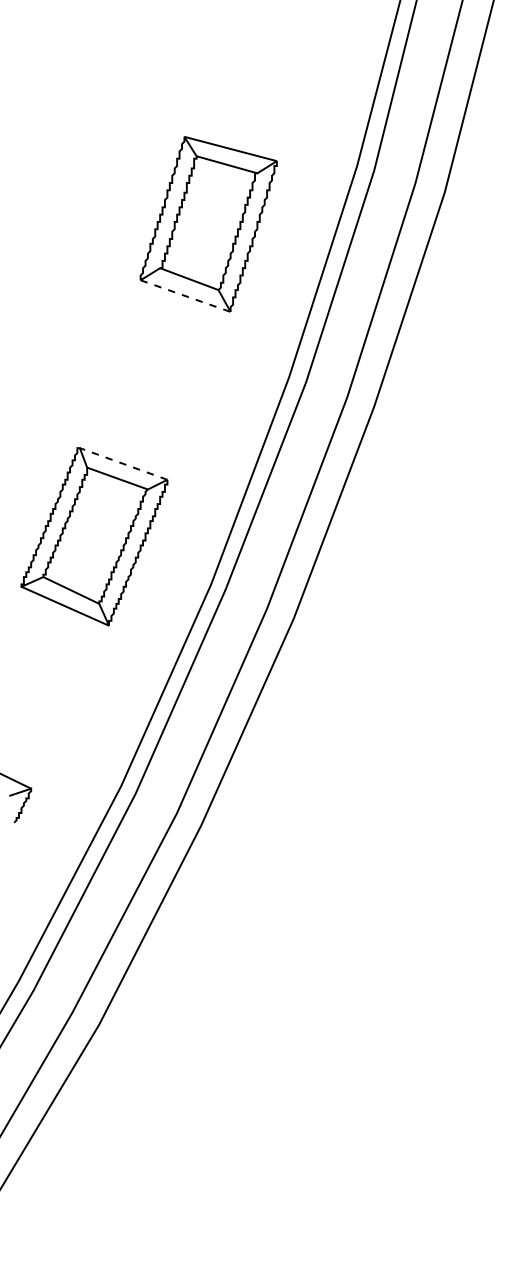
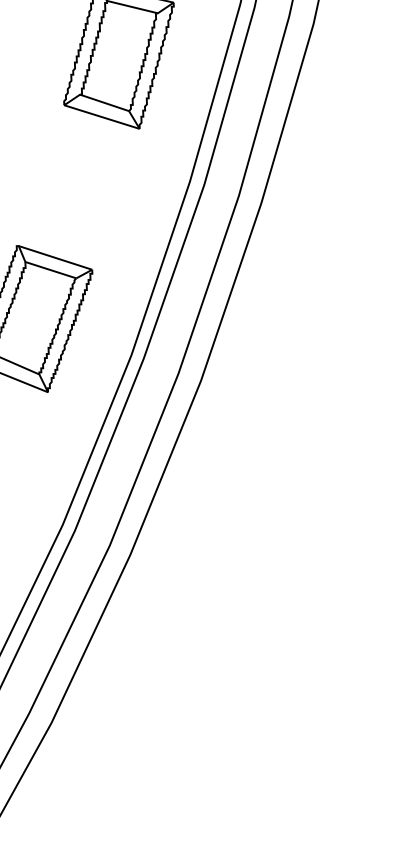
line: (185, 296) -> (101, 117), dashed -> solid
line: (123, 463) -> (55, 257), dashed -> solid

